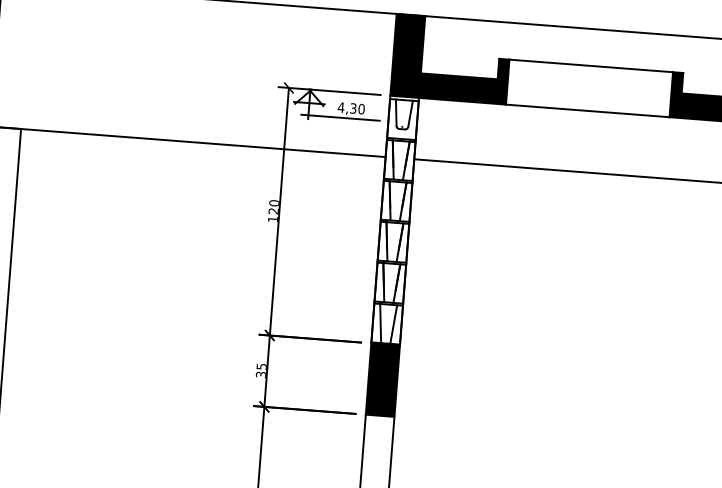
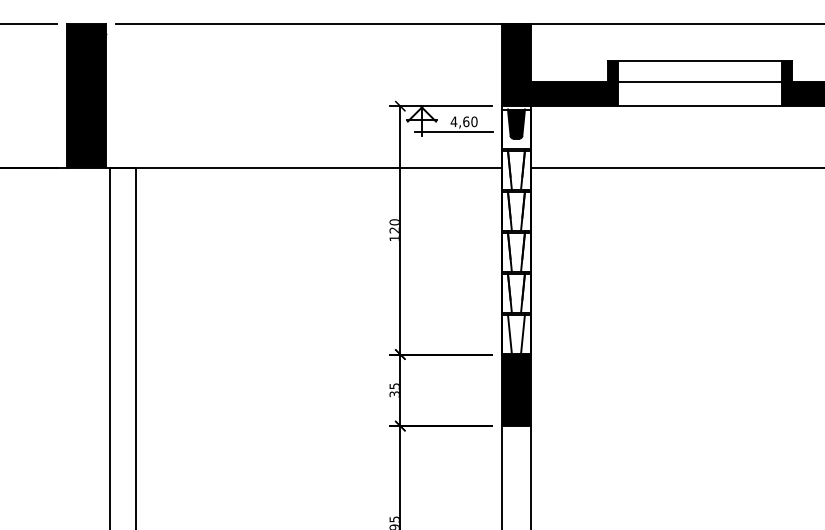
line: (590, 86) -> (700, 81), added
text: (353, 108) -> (466, 121), 4,30 -> 4,60
fill: (402, 114) -> (515, 123), added

